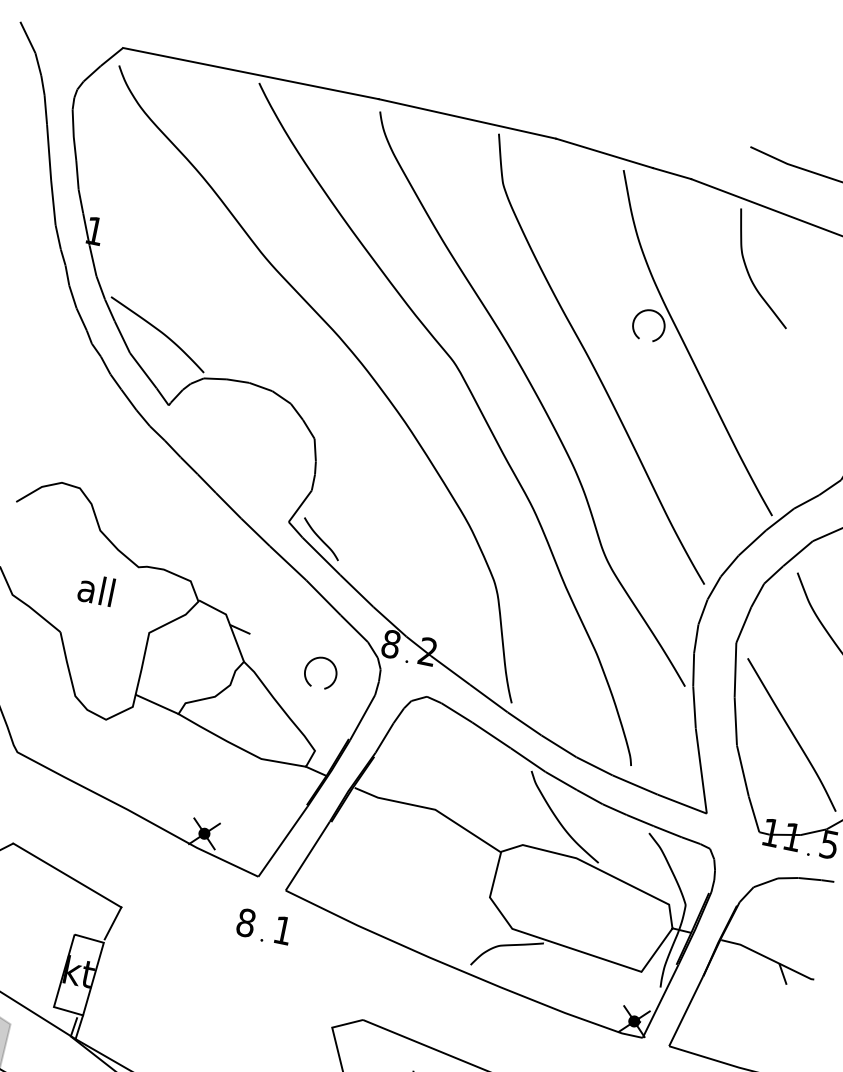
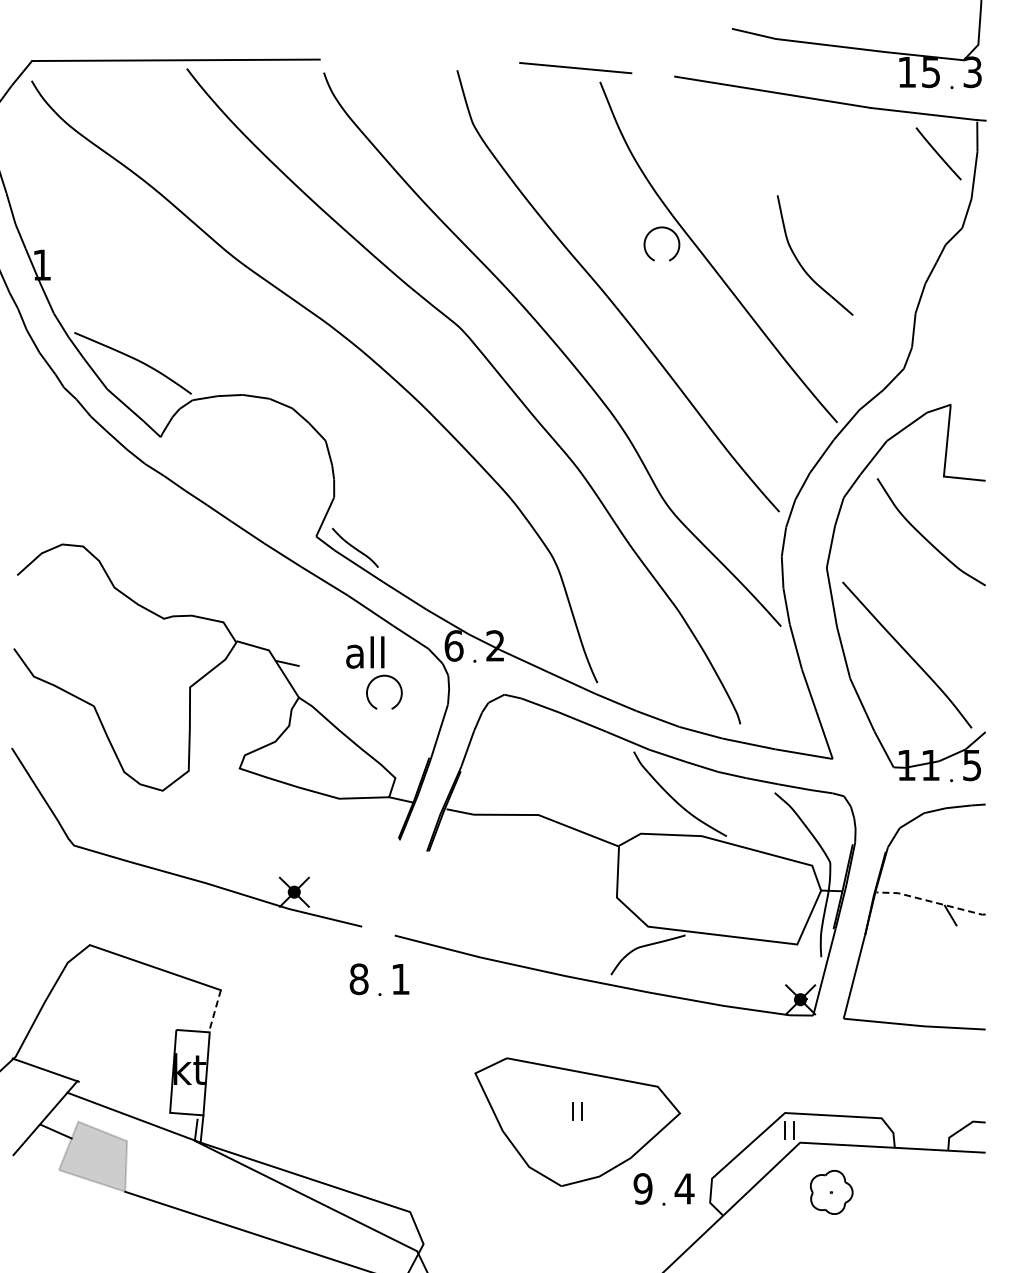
line: (467, 119) -> (419, 61), removed
line: (672, 173) -> (653, 74), removed
curve: (749, 274) -> (801, 264), moved
text: (96, 589) -> (365, 652), moved
text: (390, 643) -> (453, 645), 8 -> 6
line: (157, 704) -> (214, 762), removed
line: (282, 841) -> (380, 883), removed
line: (307, 856) -> (410, 893), removed
line: (113, 923) -> (215, 1009), solid -> dashed
line: (768, 958) -> (931, 901), solid -> dashed

